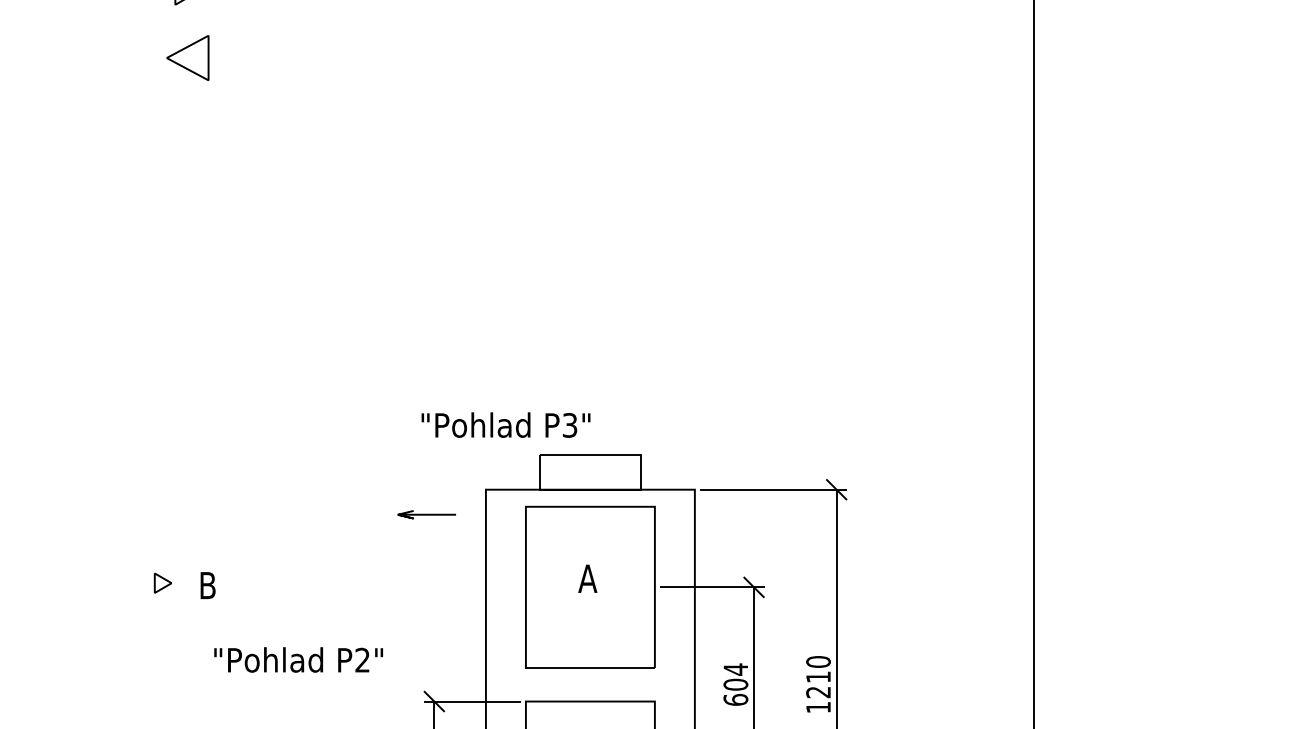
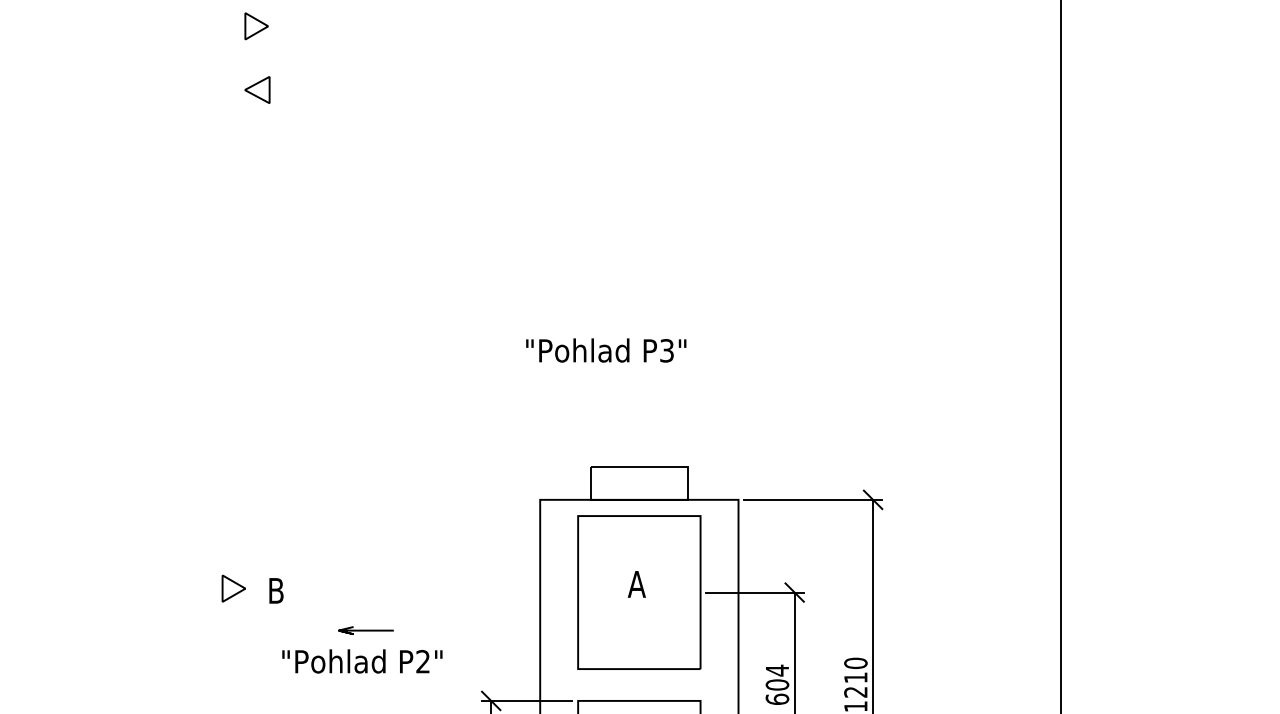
part: (188, 57) -> (257, 89), size x0.62
text: (506, 425) -> (606, 350), moved
line: (426, 514) -> (365, 630), moved
part: (162, 583) -> (233, 588), size x1.43

